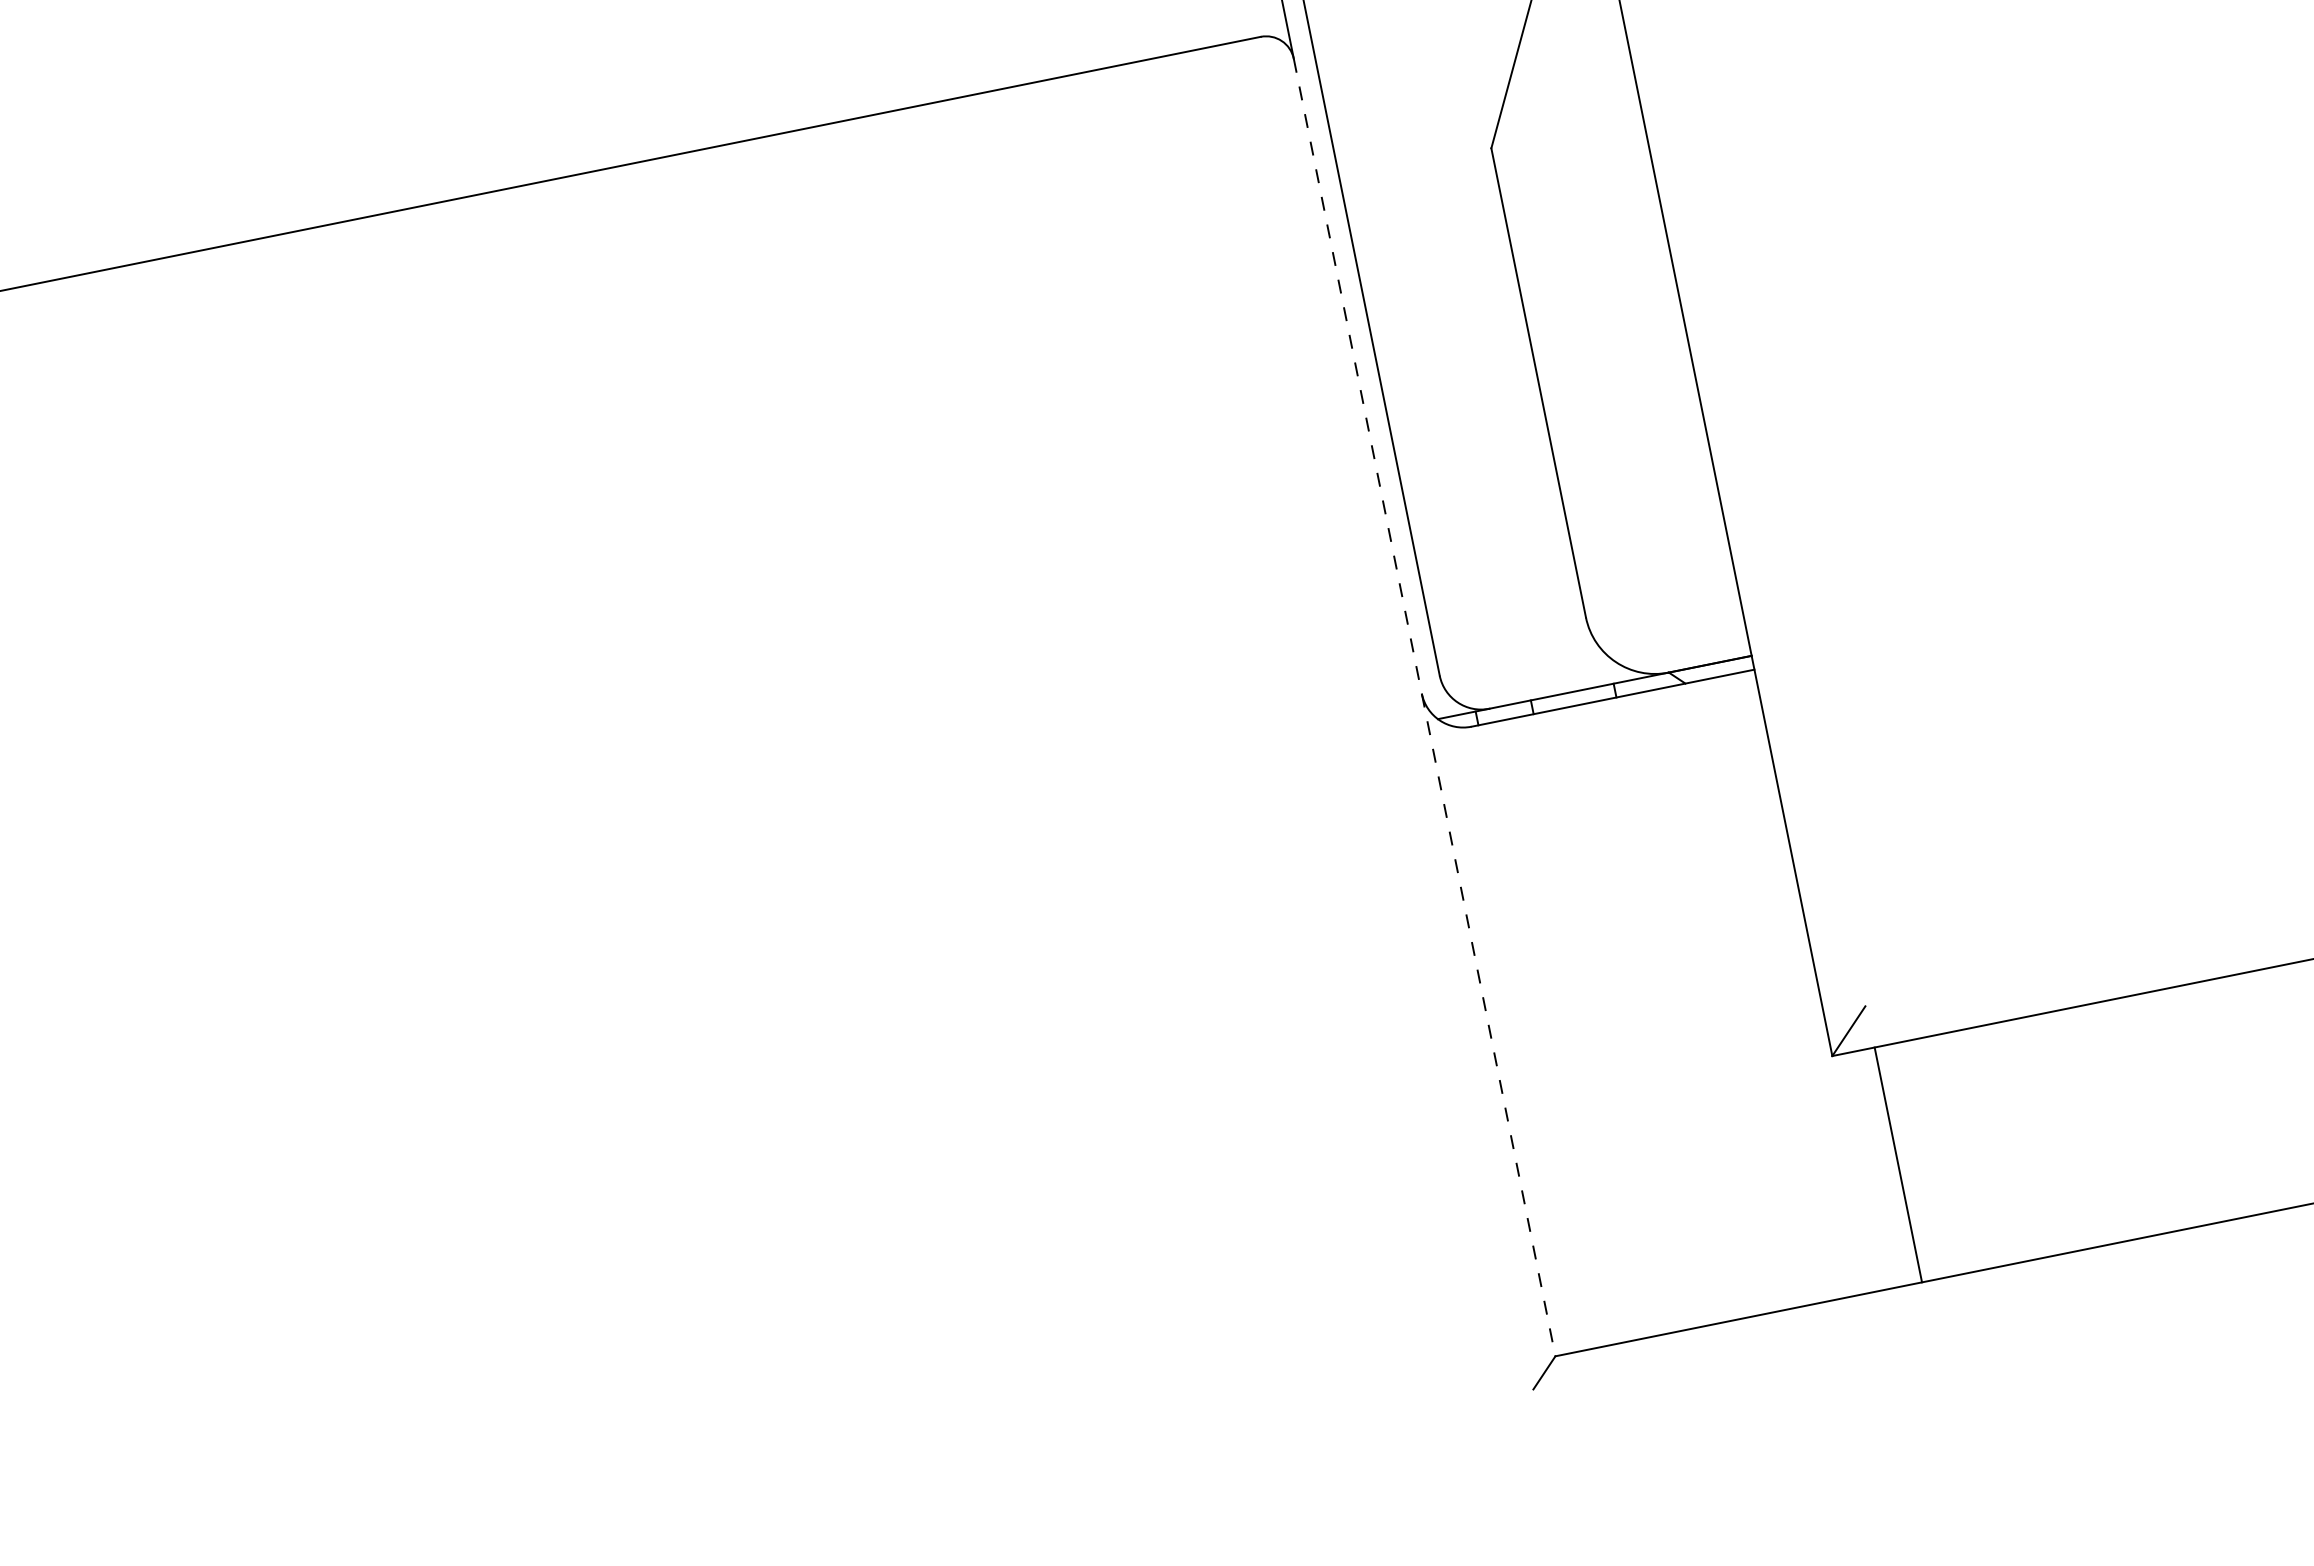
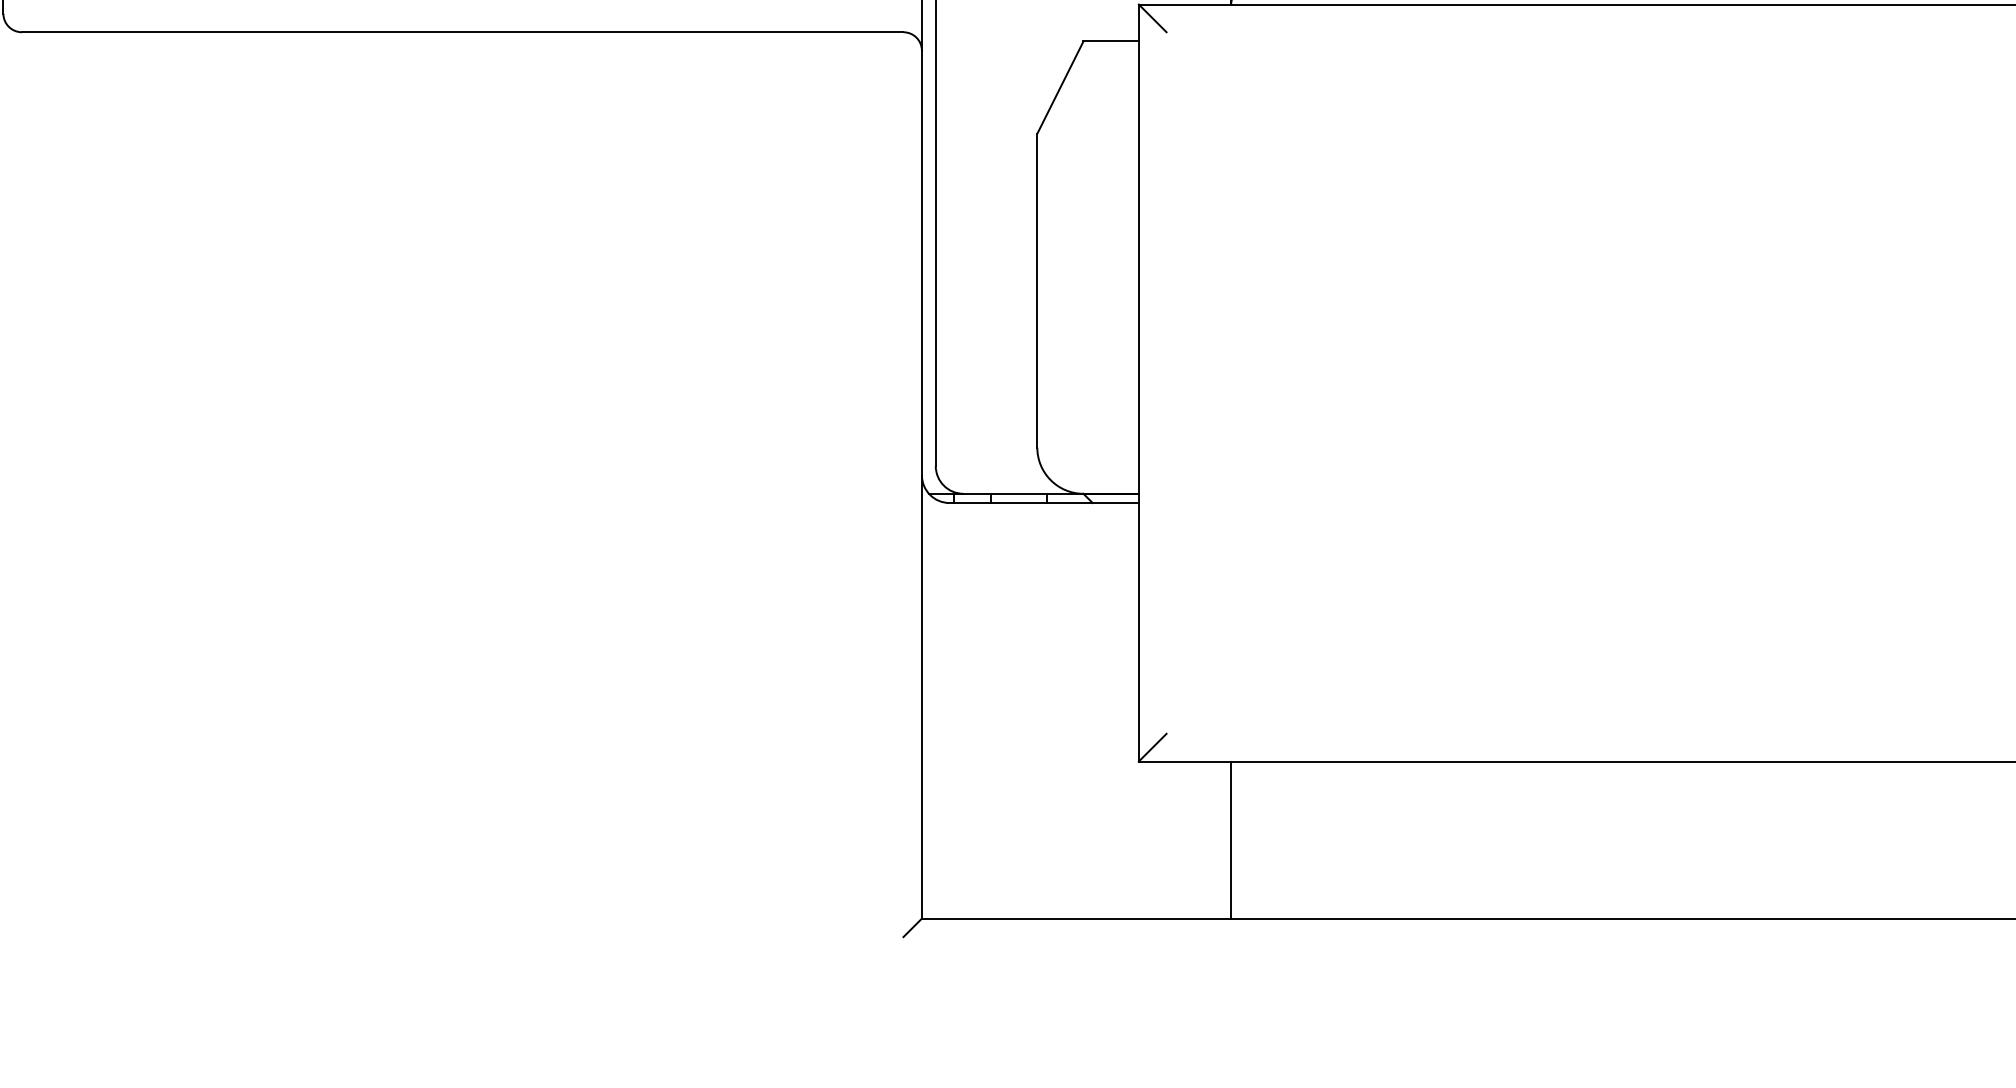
line: (1423, 707) -> (921, 484), dashed -> solid
line: (1898, 1163) -> (1231, 839), moved

